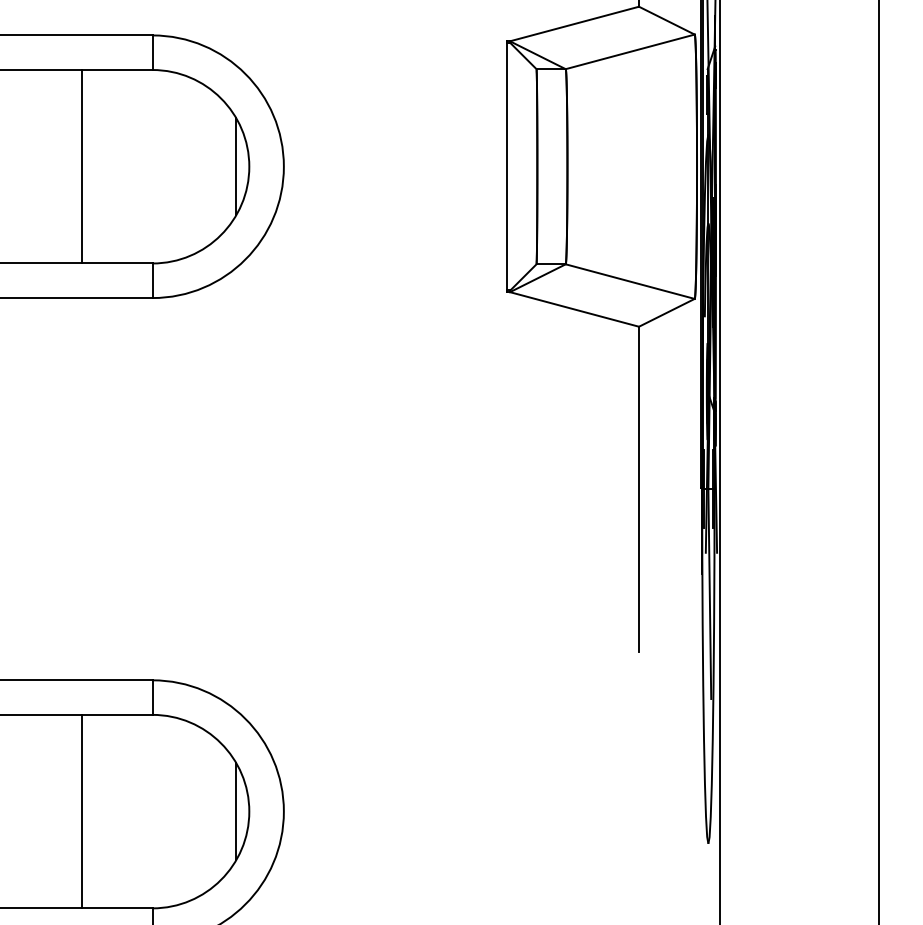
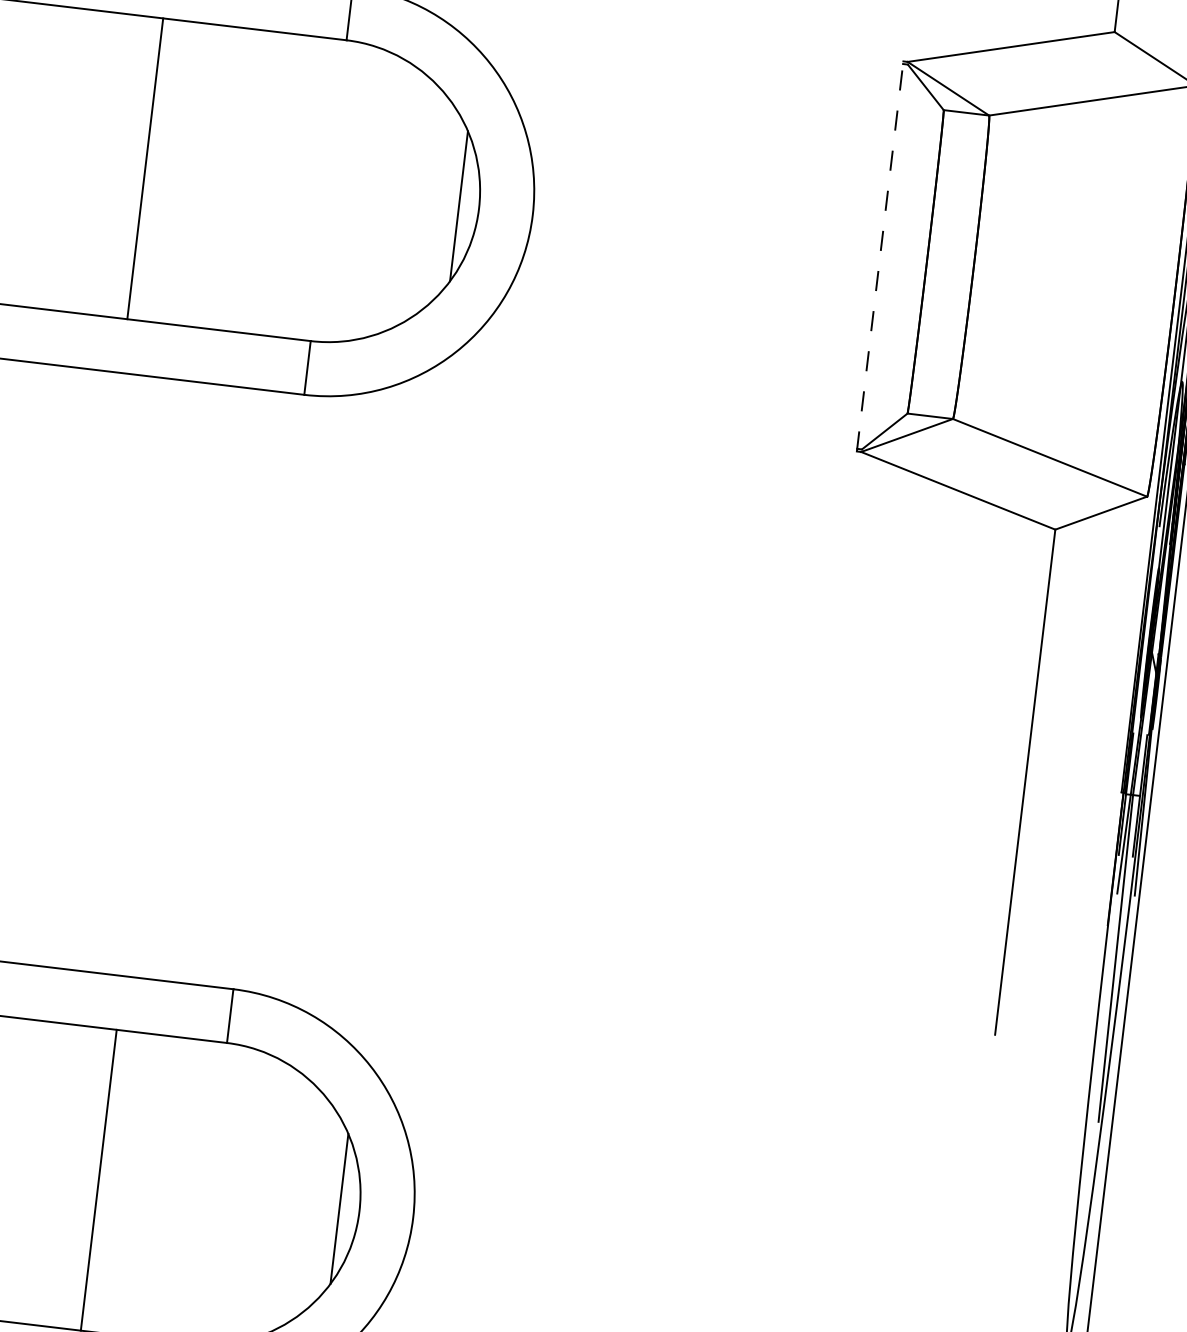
line: (81, 166) -> (145, 168), moved
line: (507, 166) -> (880, 256), solid -> dashed

